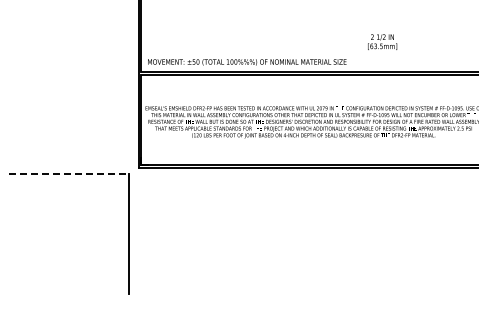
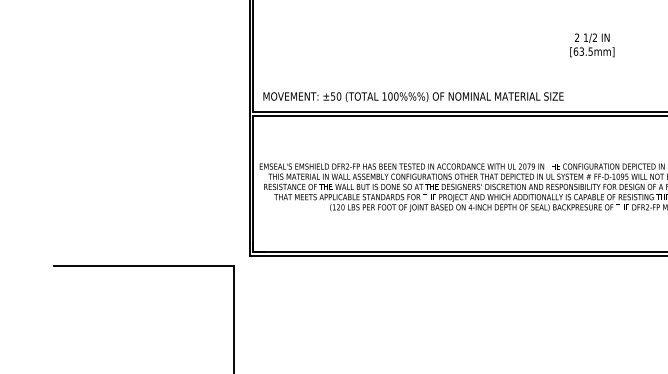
text: (382, 41) -> (592, 44), moved
line: (68, 174) -> (143, 266), dashed -> solid

